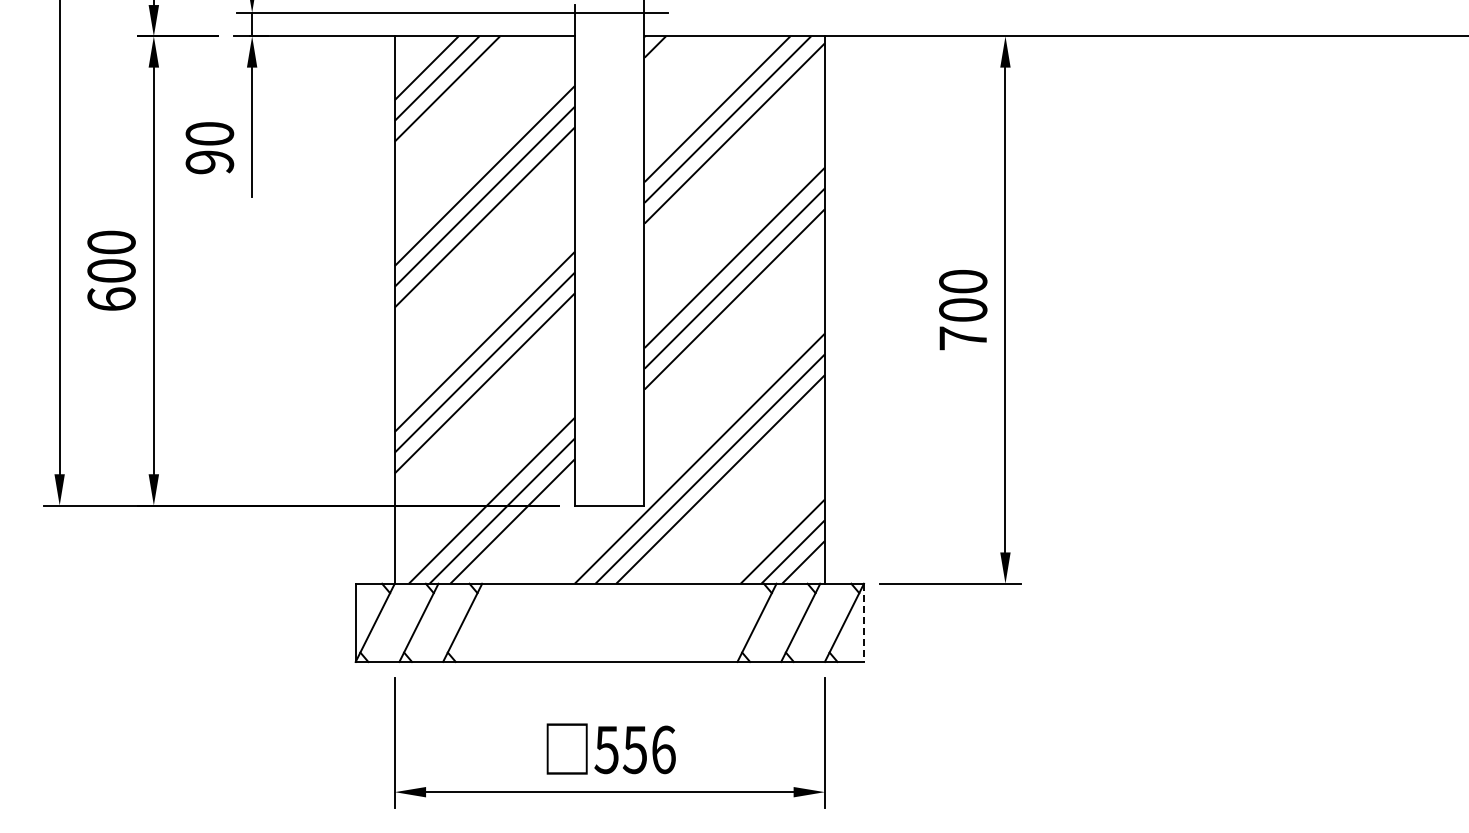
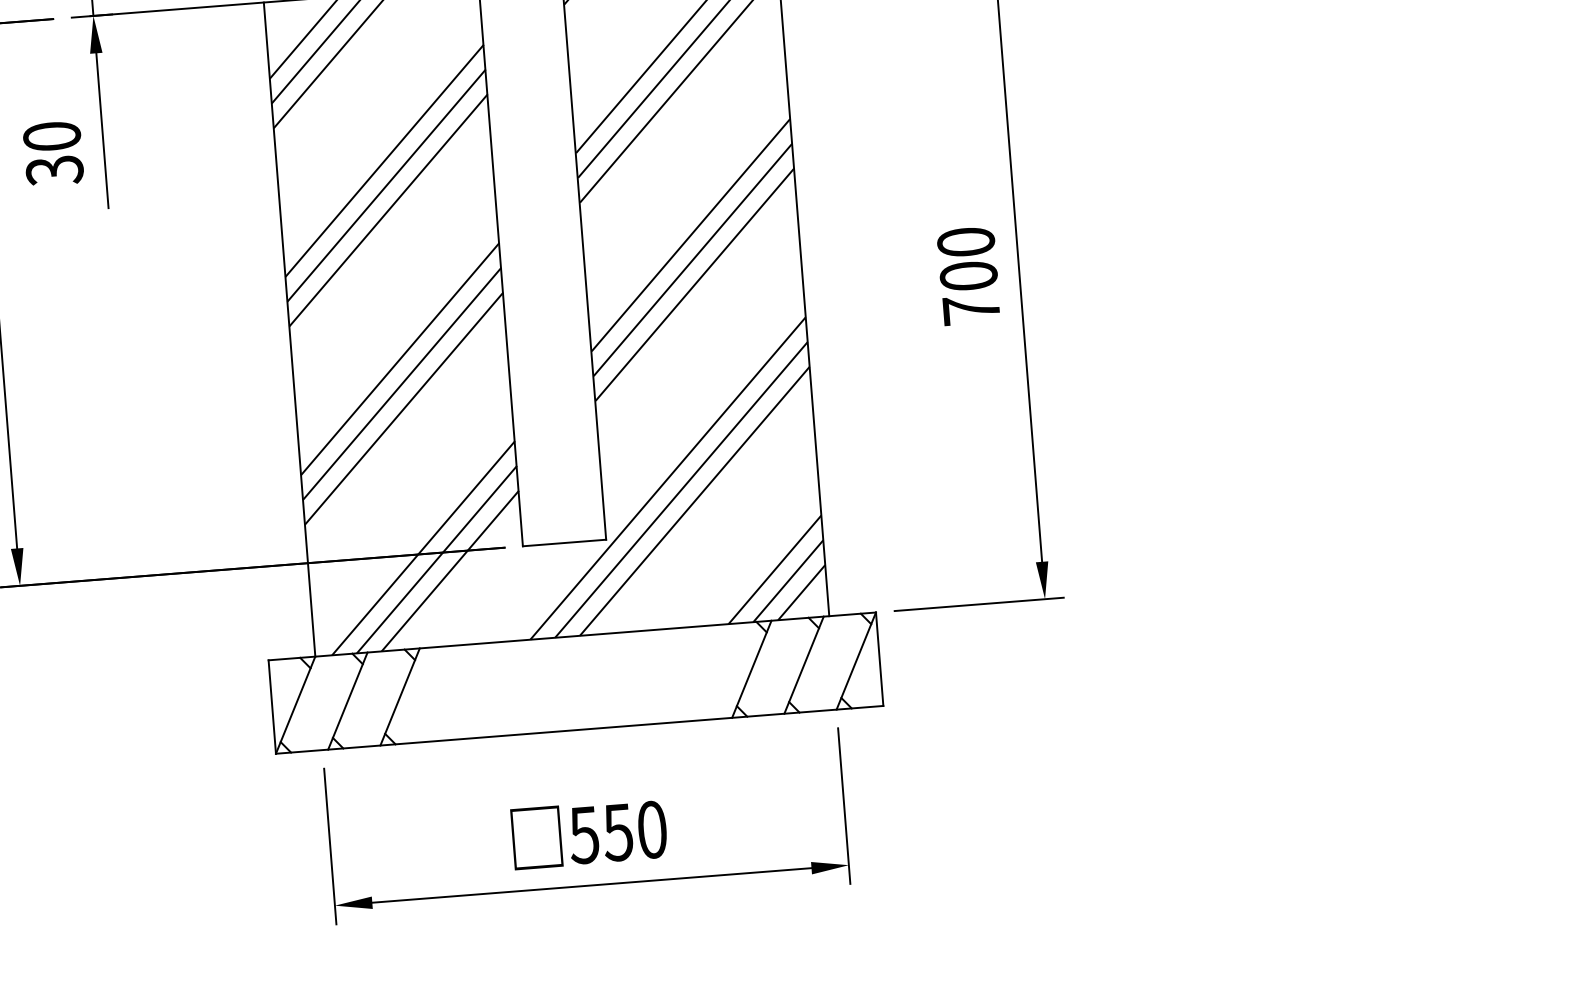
text: (209, 162) -> (54, 170), 90 -> 30
line: (864, 623) -> (880, 659), dashed -> solid
text: (663, 749) -> (652, 829), 556 -> 550

